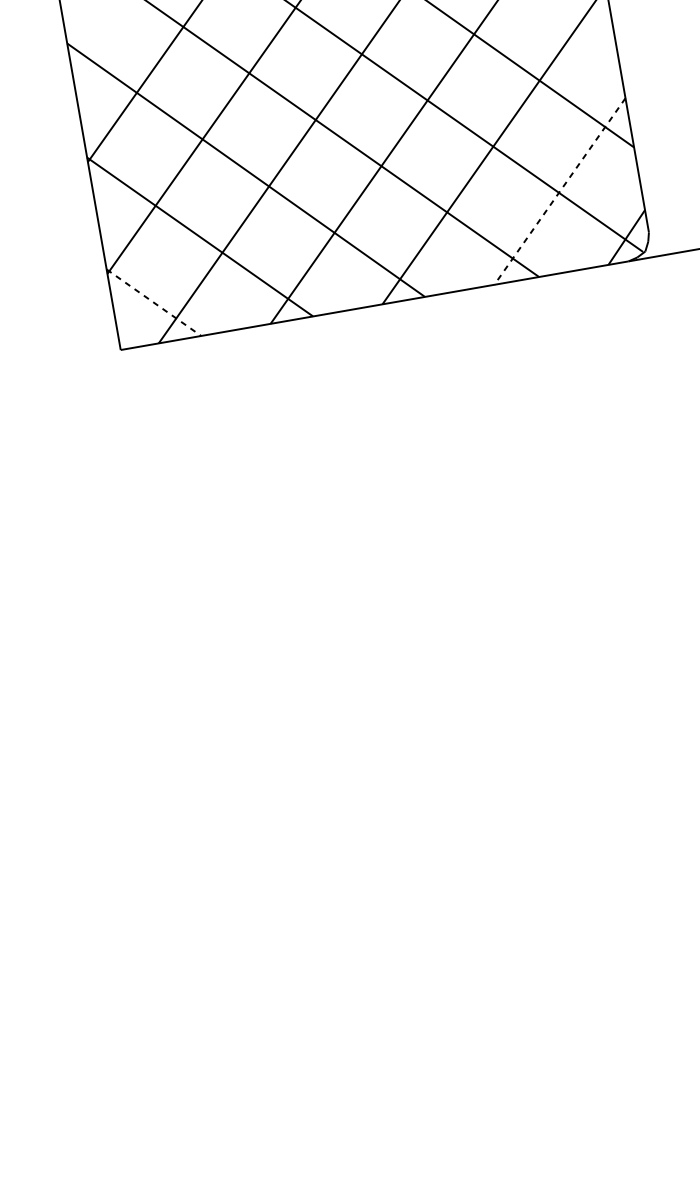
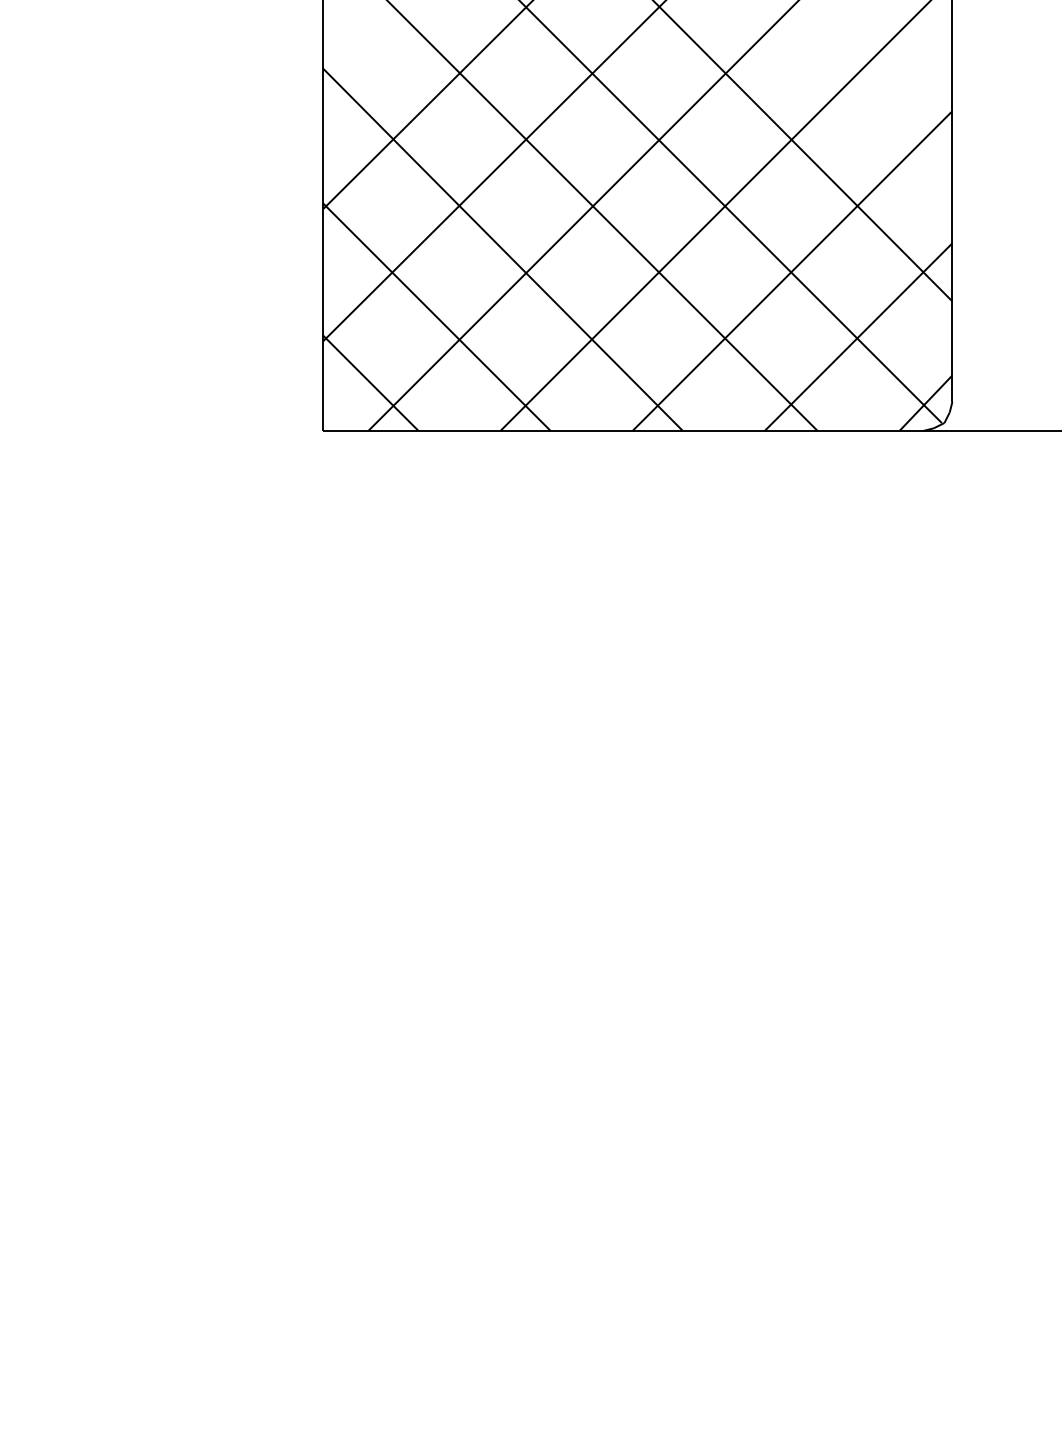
line: (559, 191) -> (858, 337), dashed -> solid
line: (154, 302) -> (371, 383), dashed -> solid

